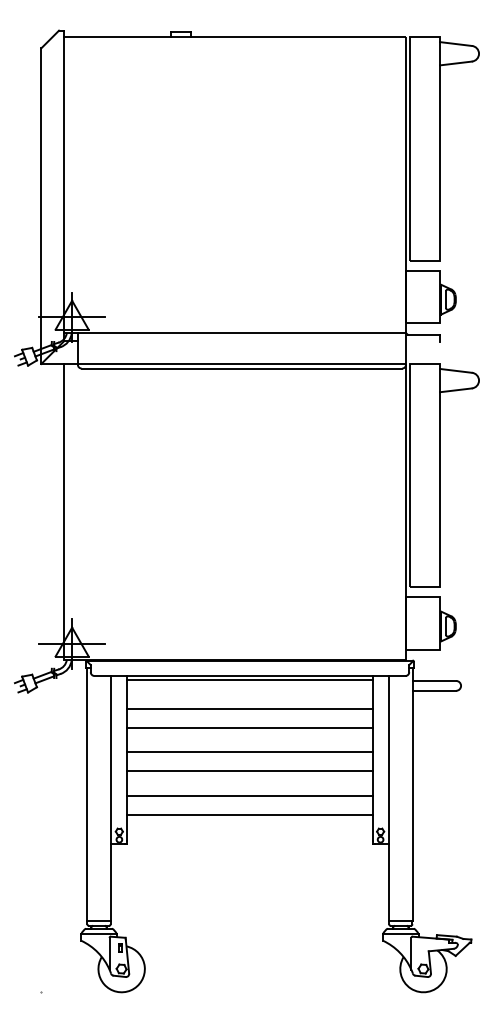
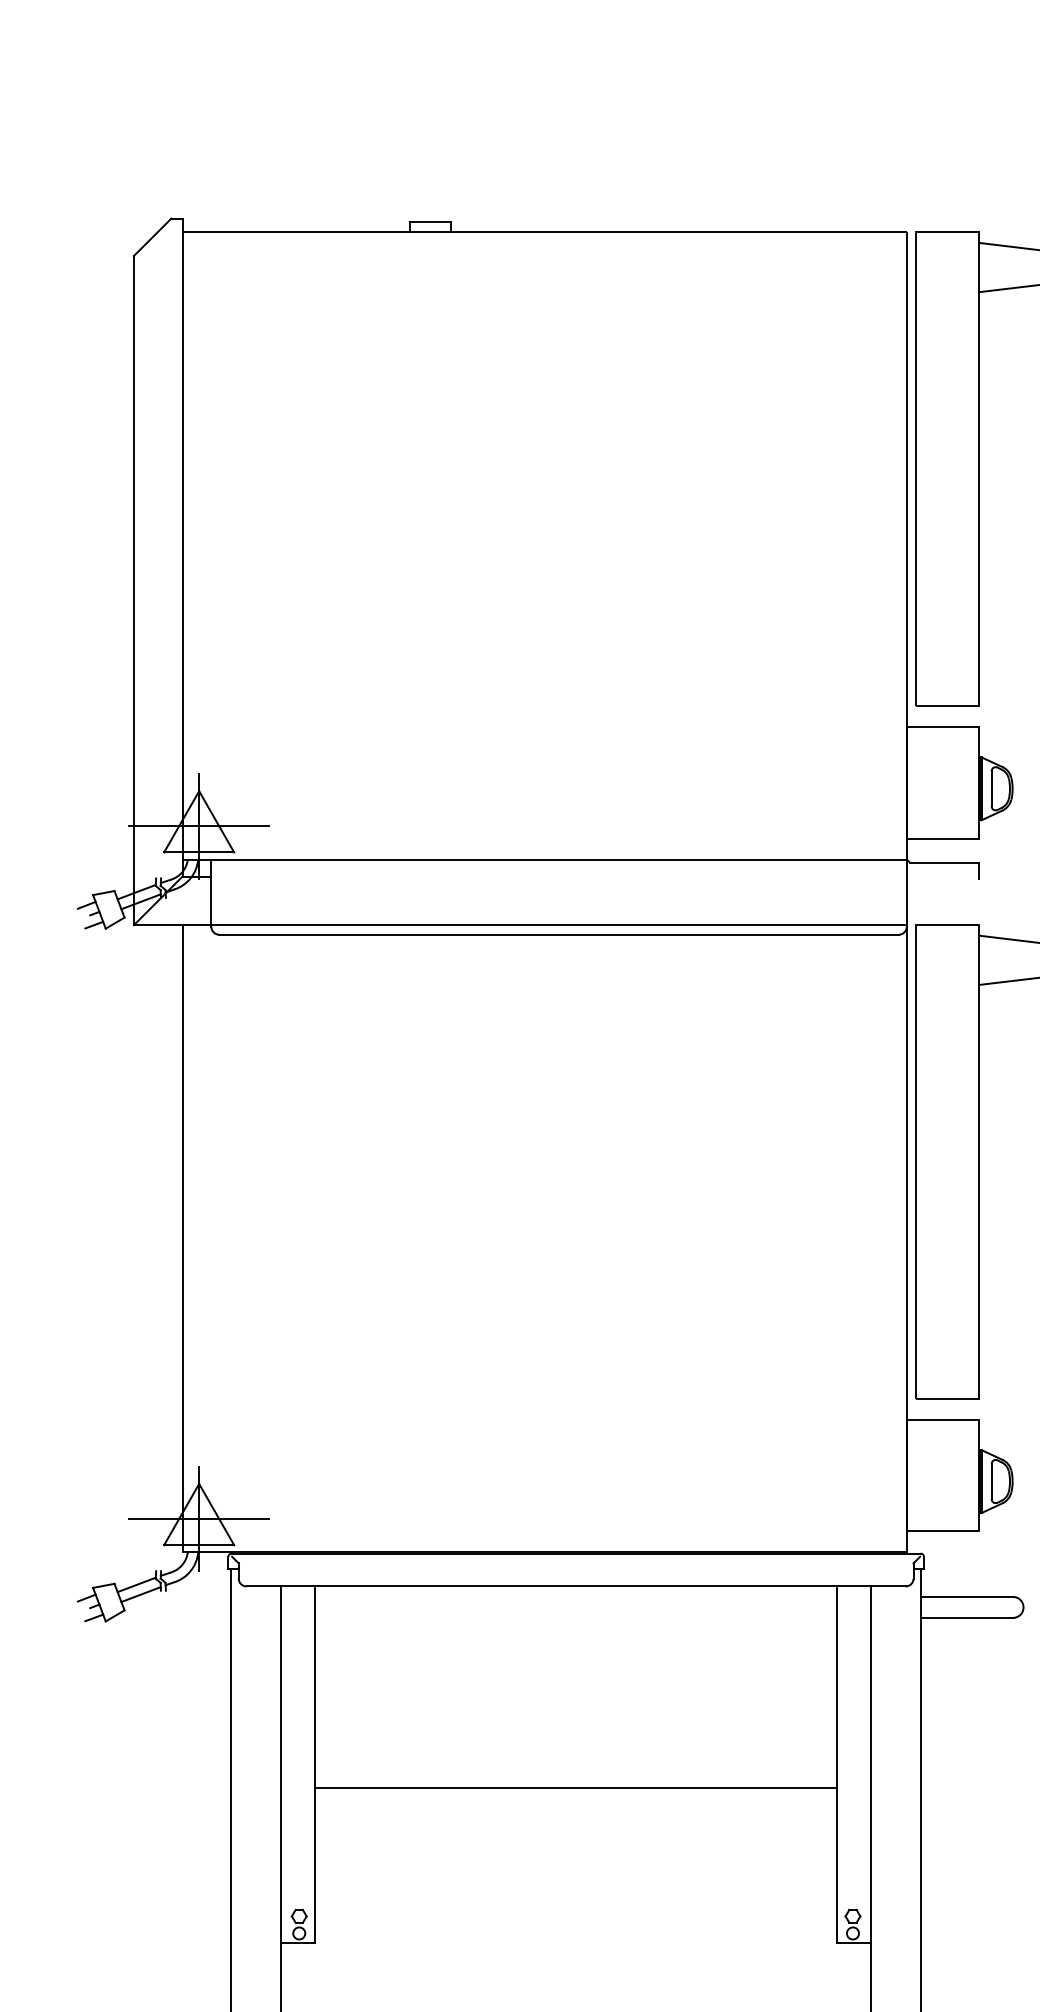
line: (249, 680) -> (575, 1595), removed
line: (249, 708) -> (575, 1655), removed
line: (249, 727) -> (575, 1695), removed
line: (249, 752) -> (575, 1748), removed
line: (249, 795) -> (575, 1839), removed
line: (249, 814) -> (575, 1880), removed

